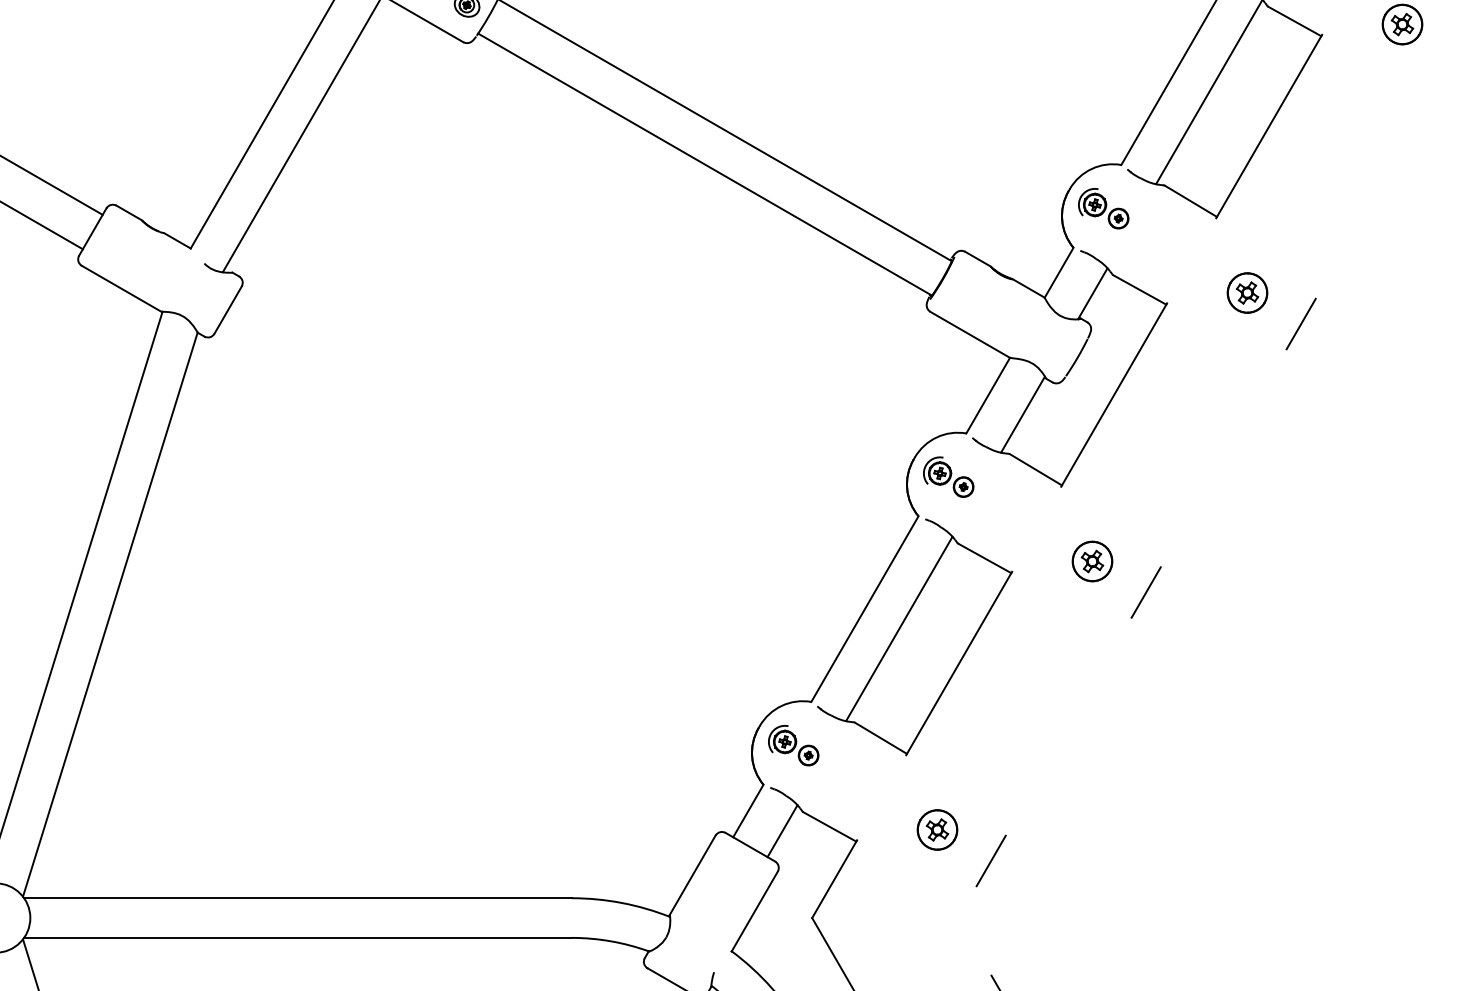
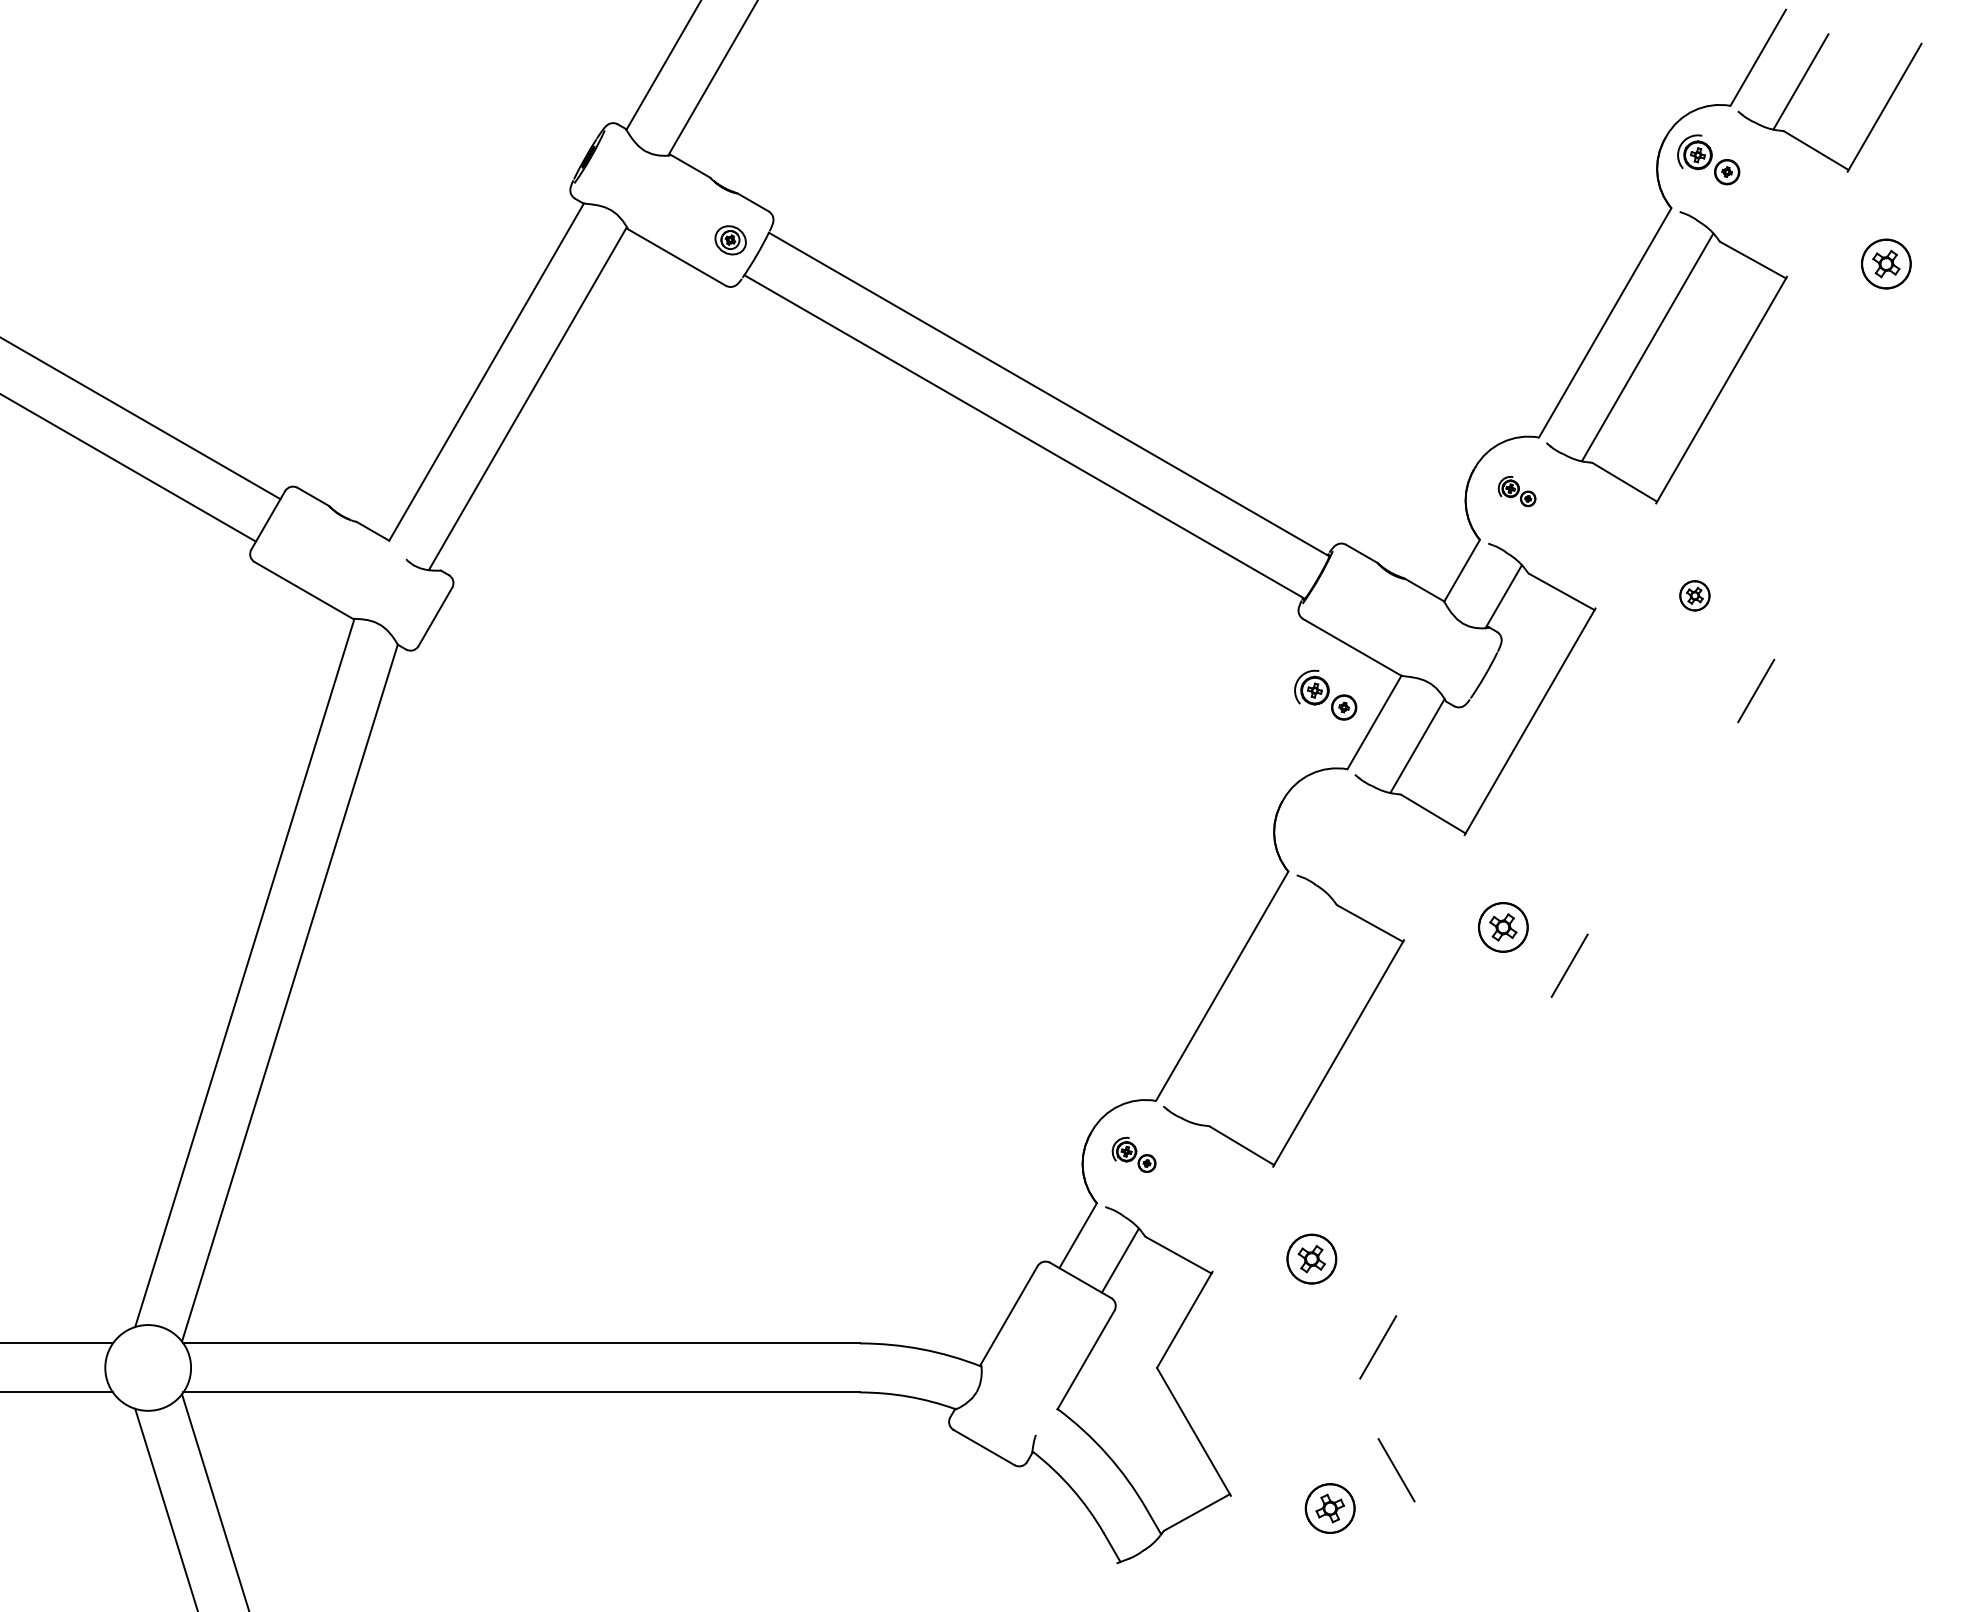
part: (1103, 208) -> (1516, 491), size x0.6
part: (1247, 292) -> (1694, 595), size x0.6
line: (1301, 324) -> (1756, 691), moved
part: (948, 476) -> (1325, 694), moved
line: (899, 628) -> (1264, 1010), removed
part: (793, 745) -> (1133, 1154), size x0.7
line: (991, 861) -> (1378, 1347), moved

